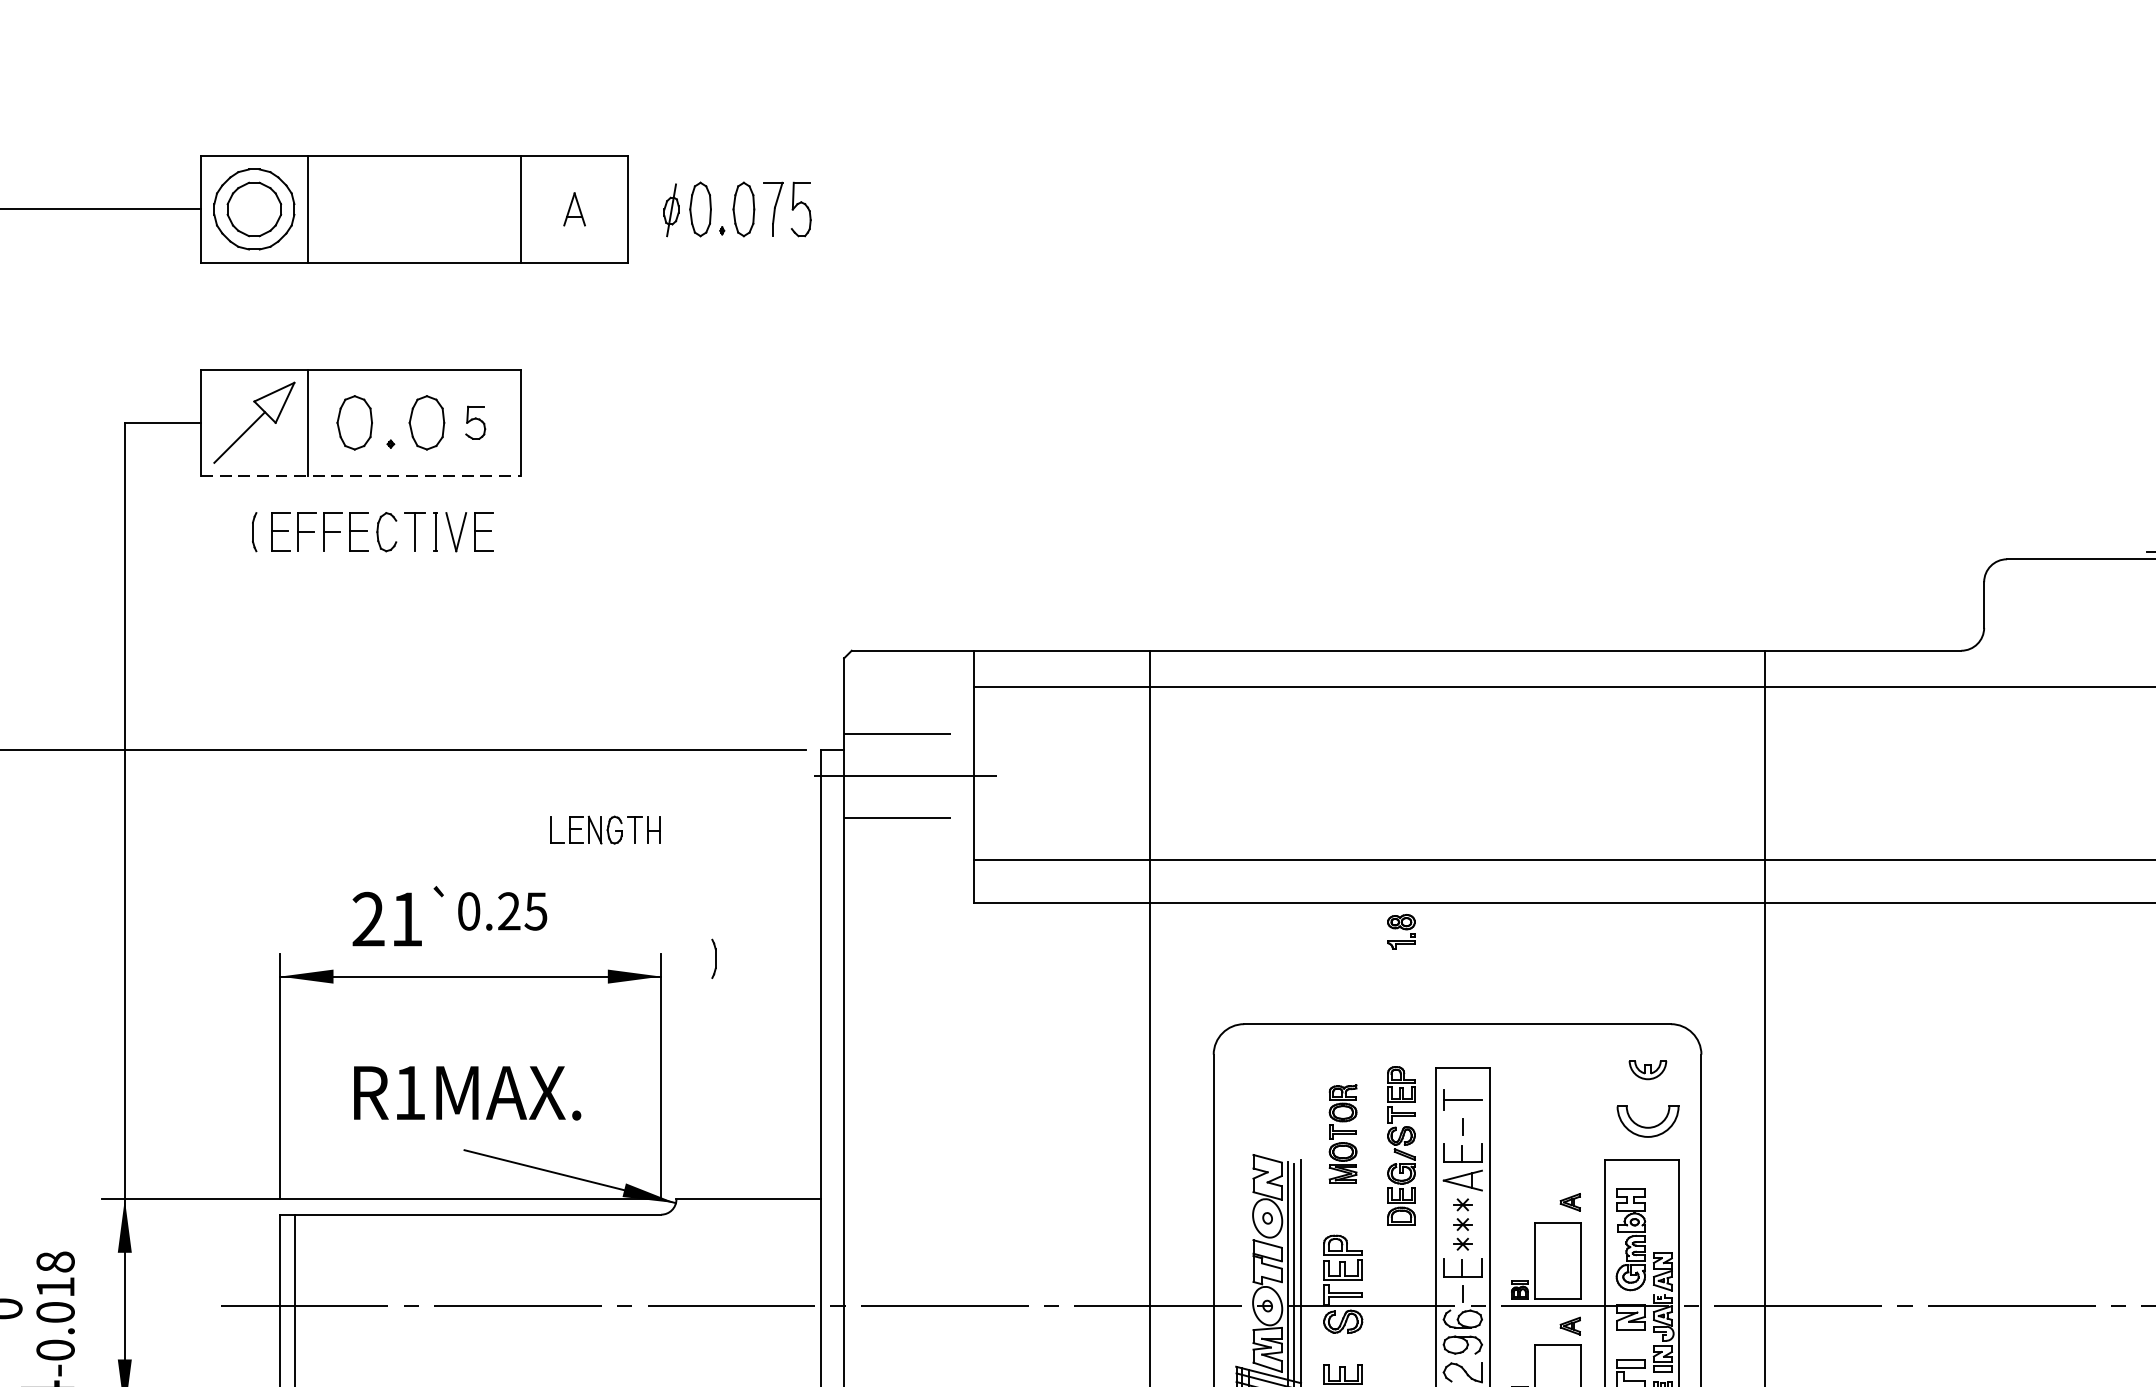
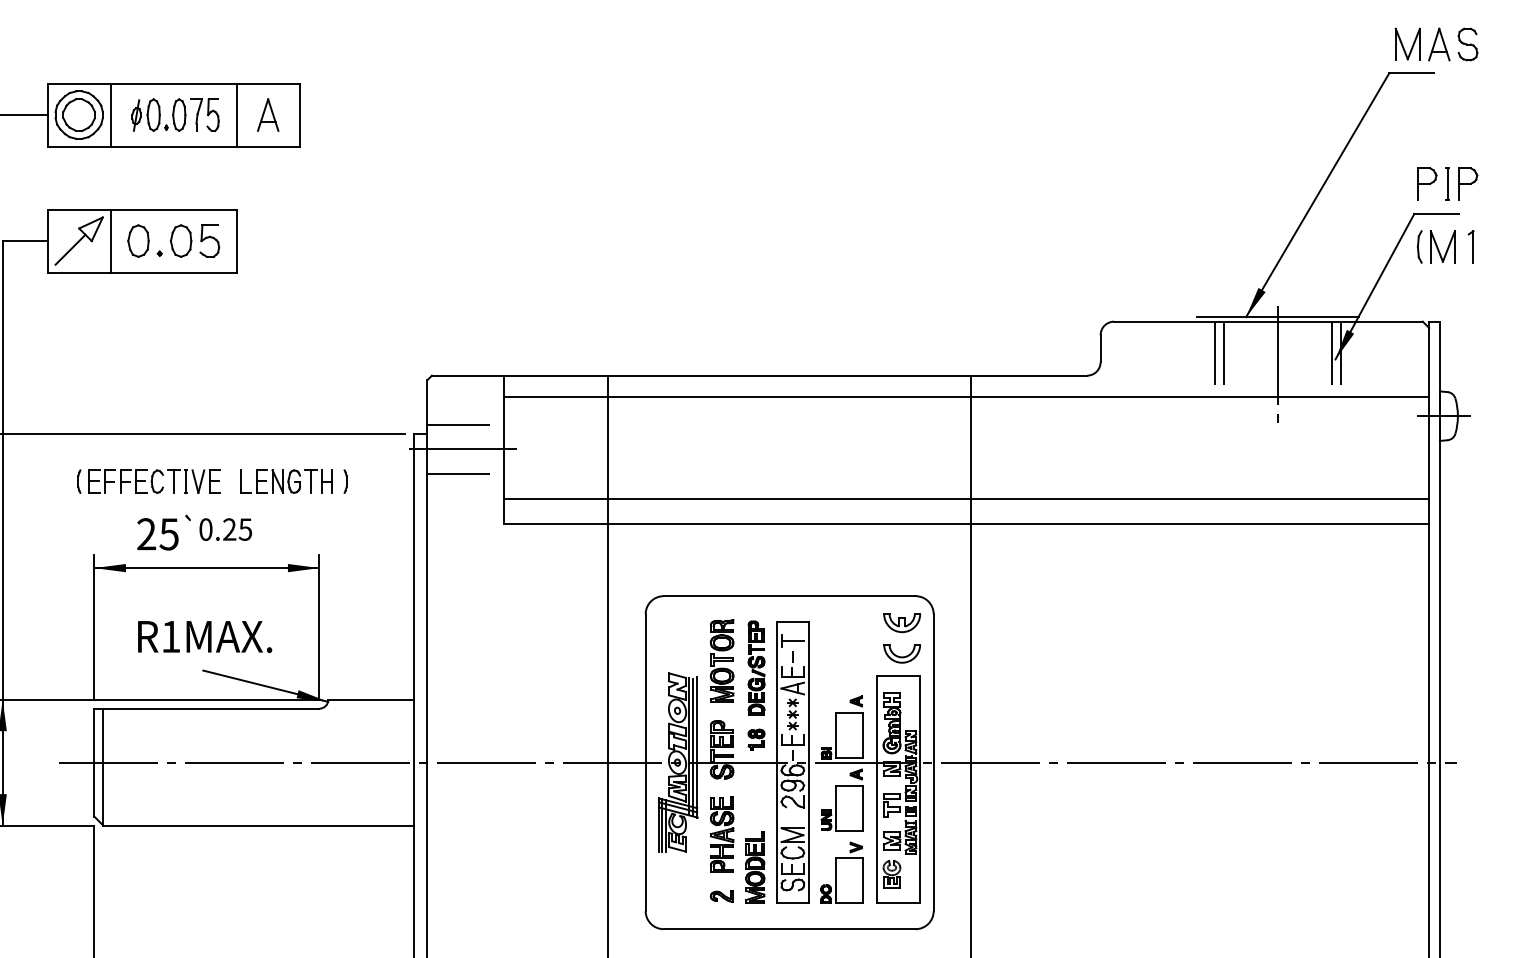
part: (574, 208) -> (268, 114), size x1.67
part: (737, 208) -> (175, 114), moved
part: (475, 421) -> (209, 240), size x1.67
line: (361, 476) -> (142, 272), dashed -> solid
part: (371, 531) -> (148, 481), moved
part: (605, 829) -> (286, 481), size x1.43
text: (405, 919) -> (168, 534), 21 -> 25
part: (1401, 931) -> (756, 739), moved
part: (713, 958) -> (345, 481), moved
part: (1646, 1070) -> (901, 623), size x1.67
part: (1342, 1133) -> (721, 660), size x1.43

